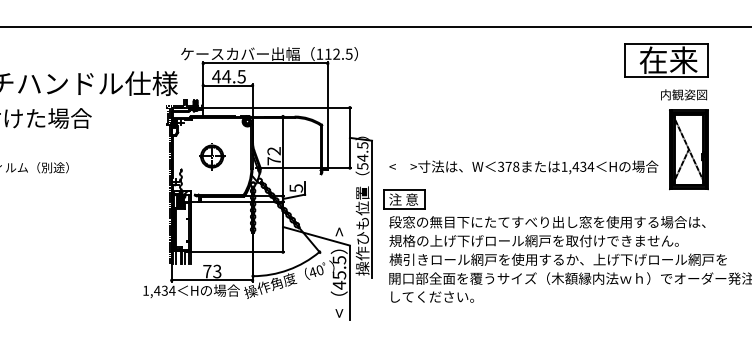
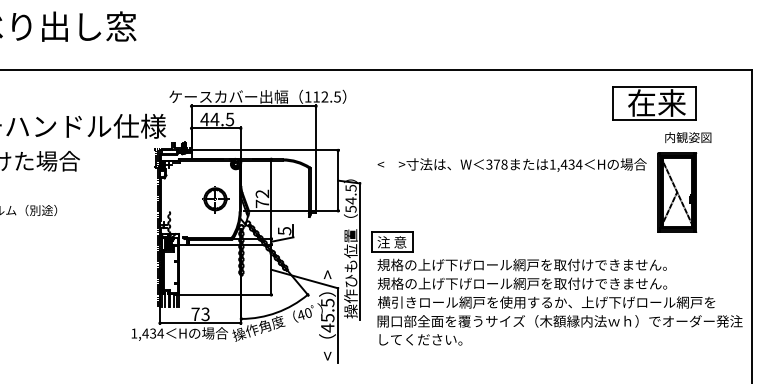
text: (684, 94) -> (688, 137), moved
part: (212, 156) -> (215, 199), moved
text: (523, 166) -> (511, 164), moved
text: (547, 221) -> (535, 264), 段窓の無目下にたてすべり出し窓を使用する場合は、 -> 規格の上げ下げロール網戸を取付けできません。

